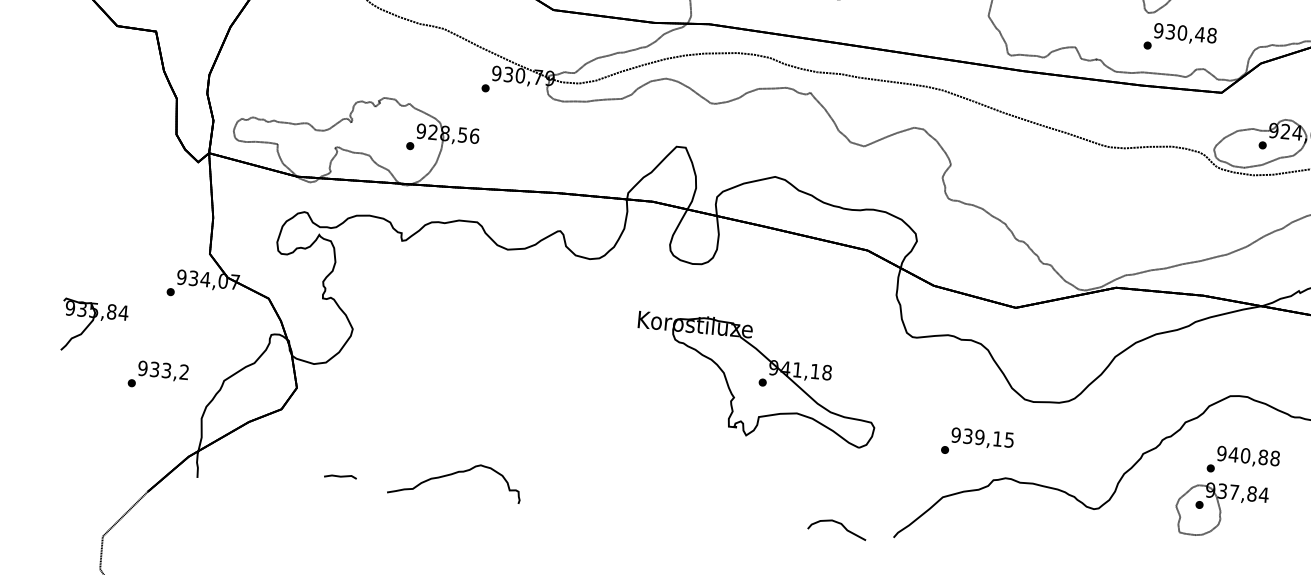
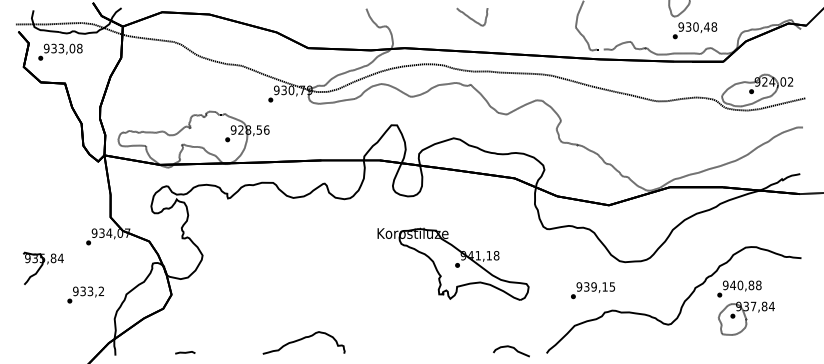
text: (1243, 460) -> (739, 288), moved
line: (340, 476) -> (185, 352), moved
curve: (451, 476) -> (301, 340), moved

